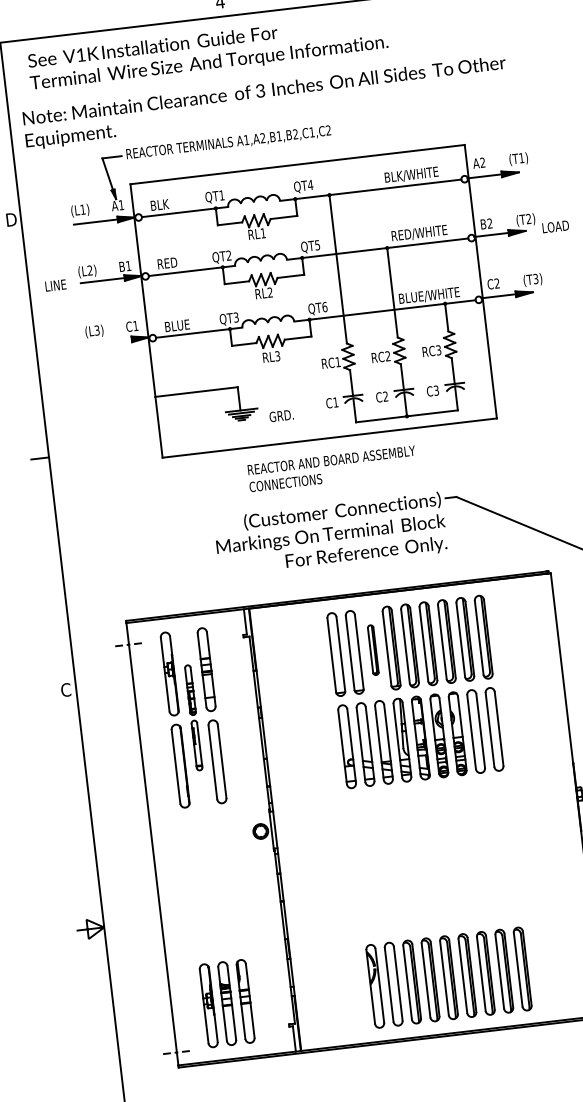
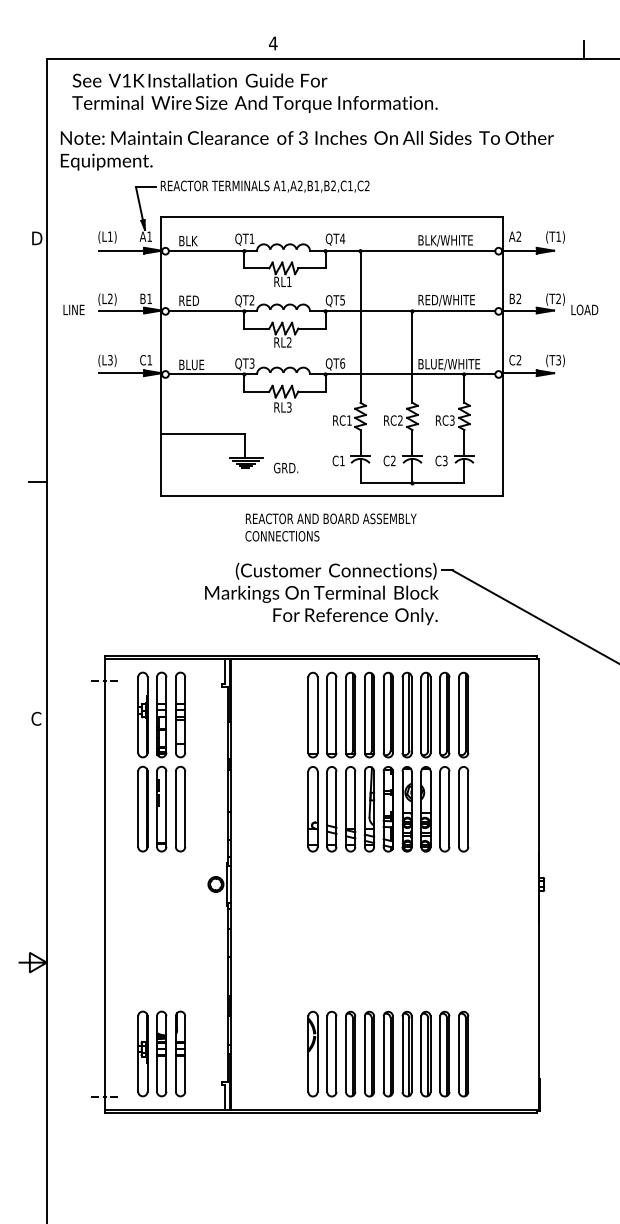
line: (109, 342) -> (121, 373), added
part: (372, 649) -> (350, 714), size x1.67
part: (193, 717) -> (161, 761), size x1.67

